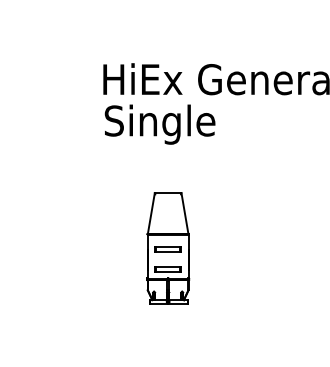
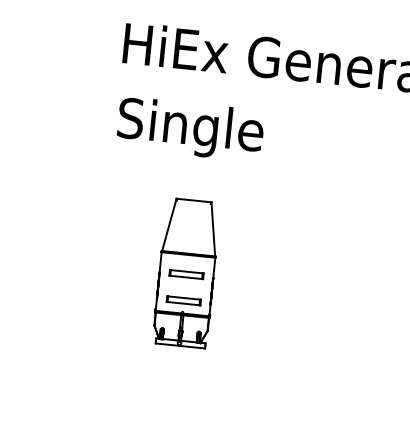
text: (159, 124) -> (189, 129), moved

